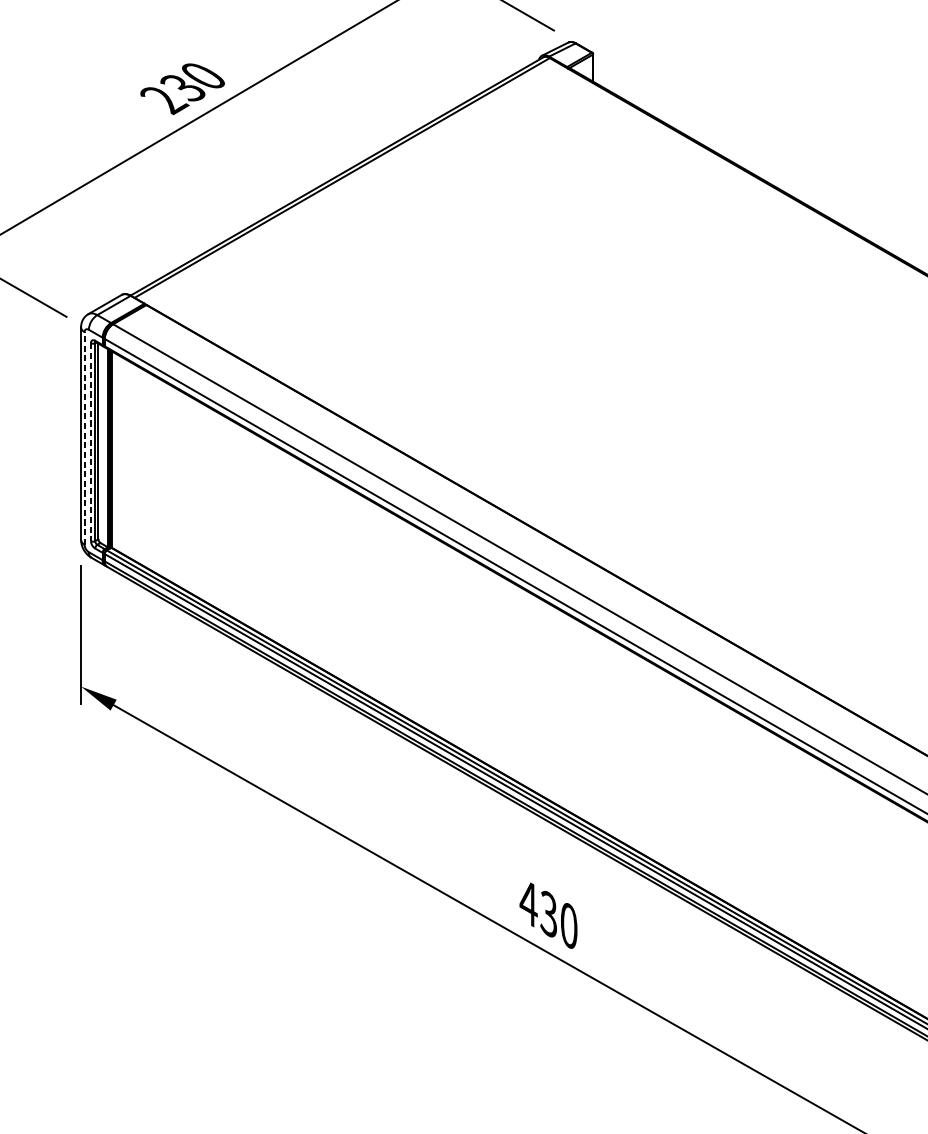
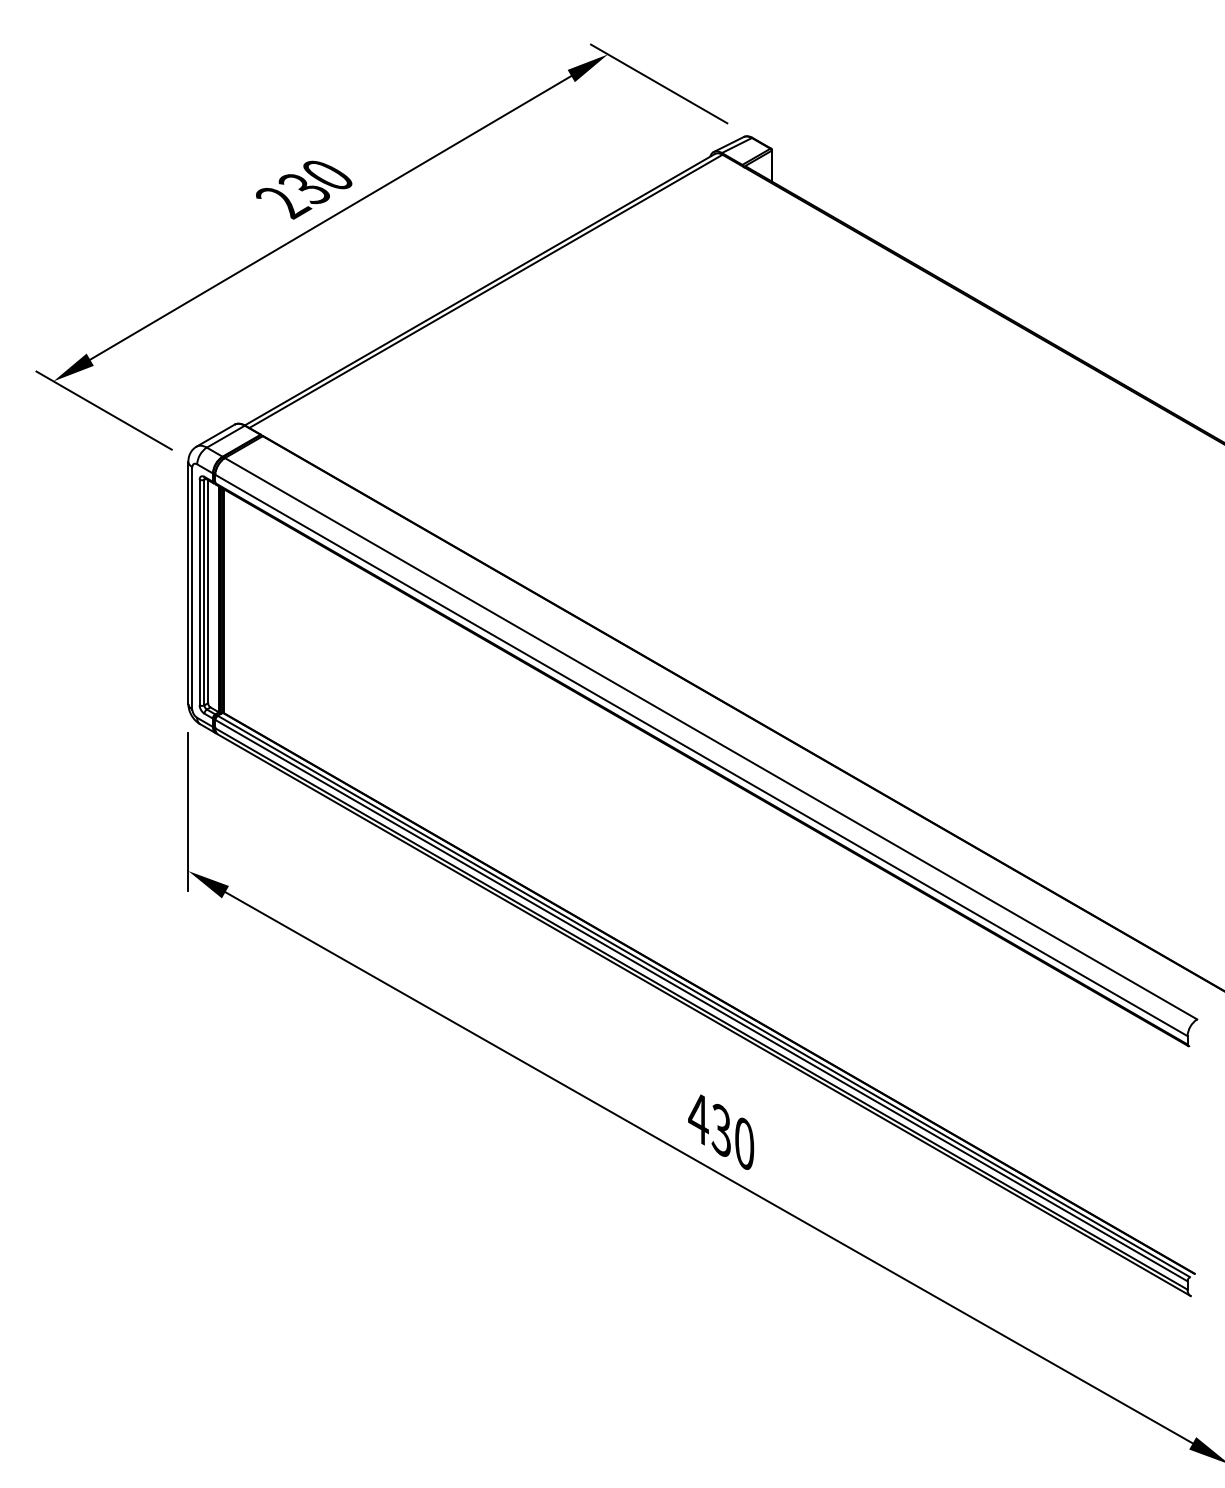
line: (84, 437) -> (192, 587), dashed -> solid
line: (90, 442) -> (199, 592), dashed -> solid

